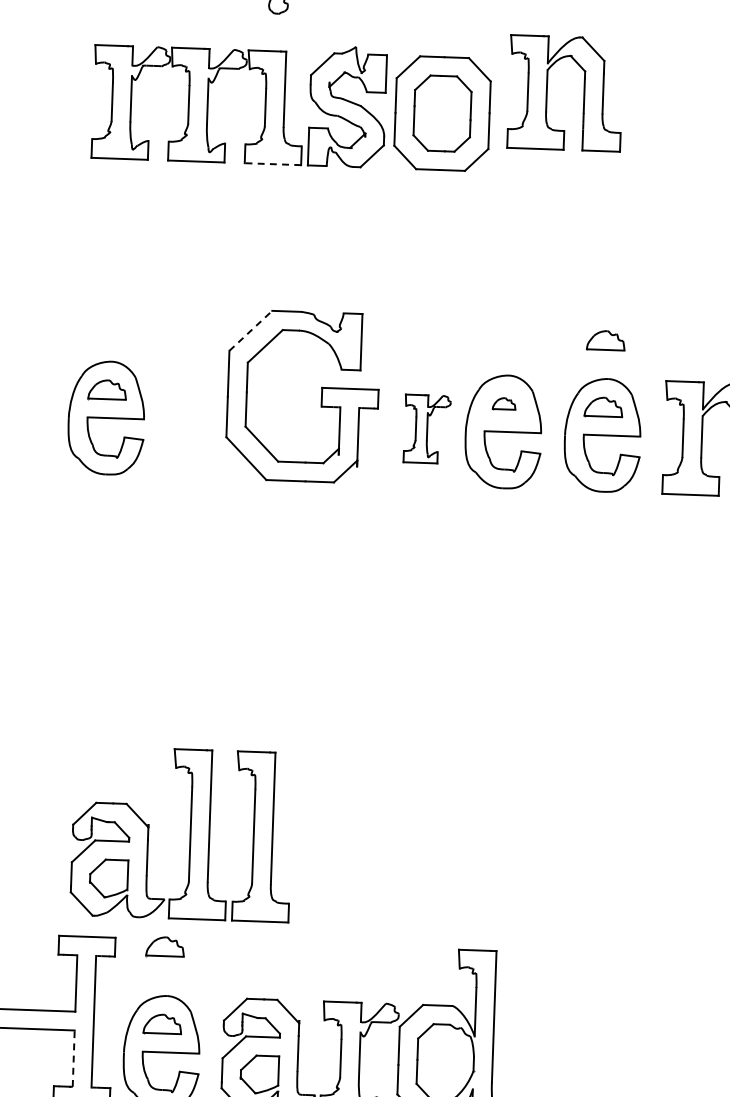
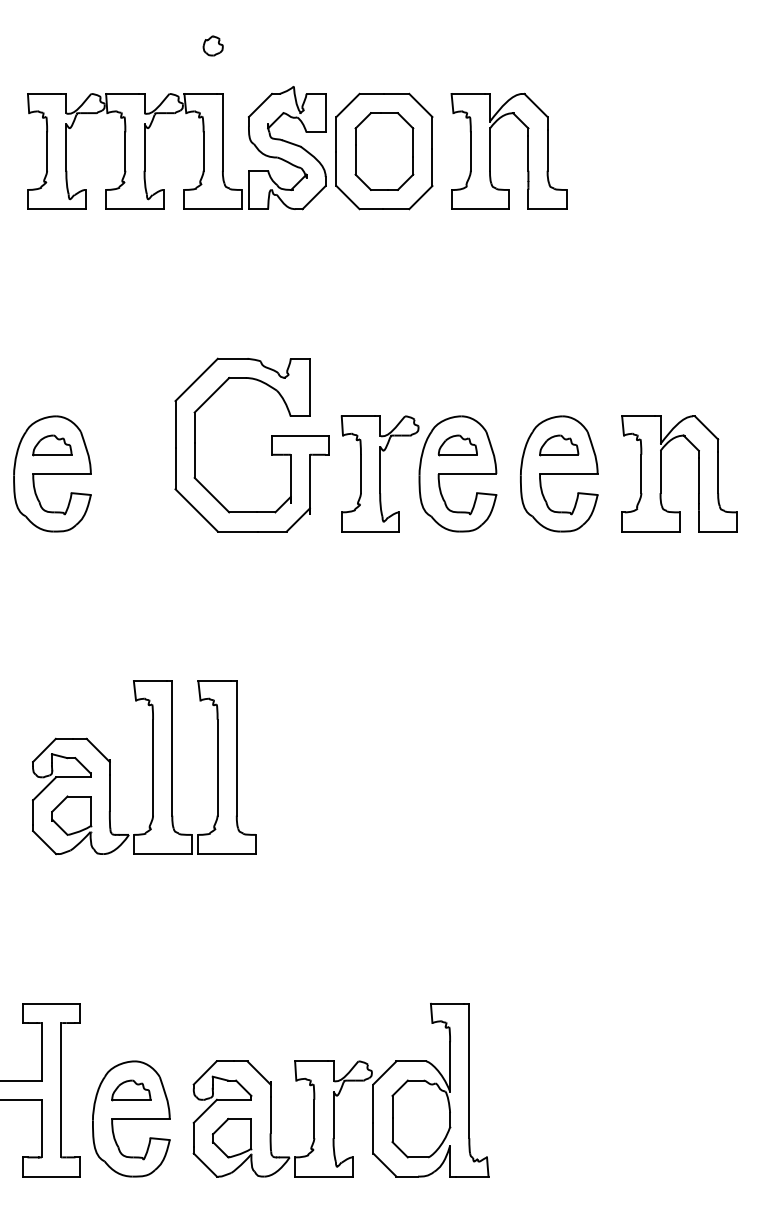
part: (547, 91) -> (490, 150), moved
line: (273, 164) -> (213, 209), dashed -> solid
line: (250, 330) -> (196, 379), dashed -> solid
part: (606, 340) -> (559, 377), removed
part: (504, 403) -> (457, 445), size x1.67
part: (426, 428) -> (379, 473), size x1.67
part: (189, 834) -> (152, 767), moved
part: (165, 947) -> (131, 1011), removed
line: (73, 1058) -> (41, 1128), dashed -> solid

